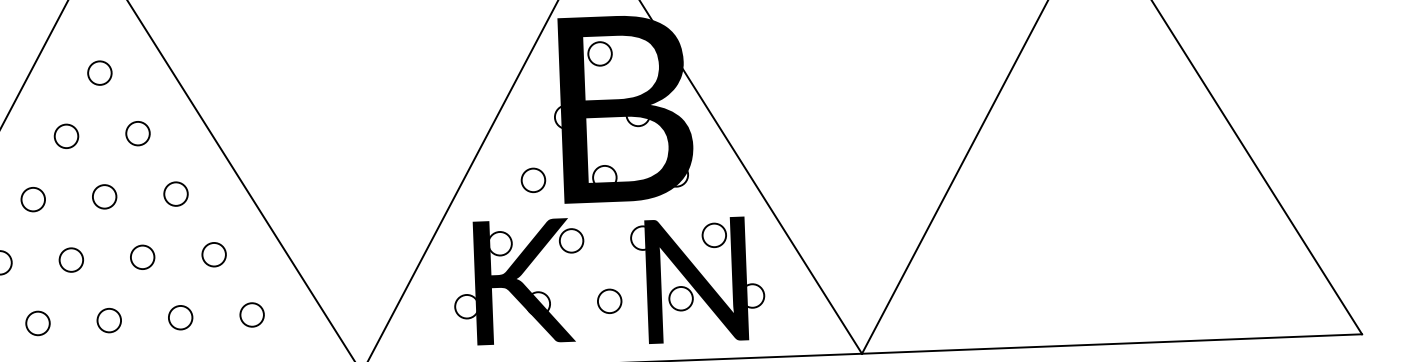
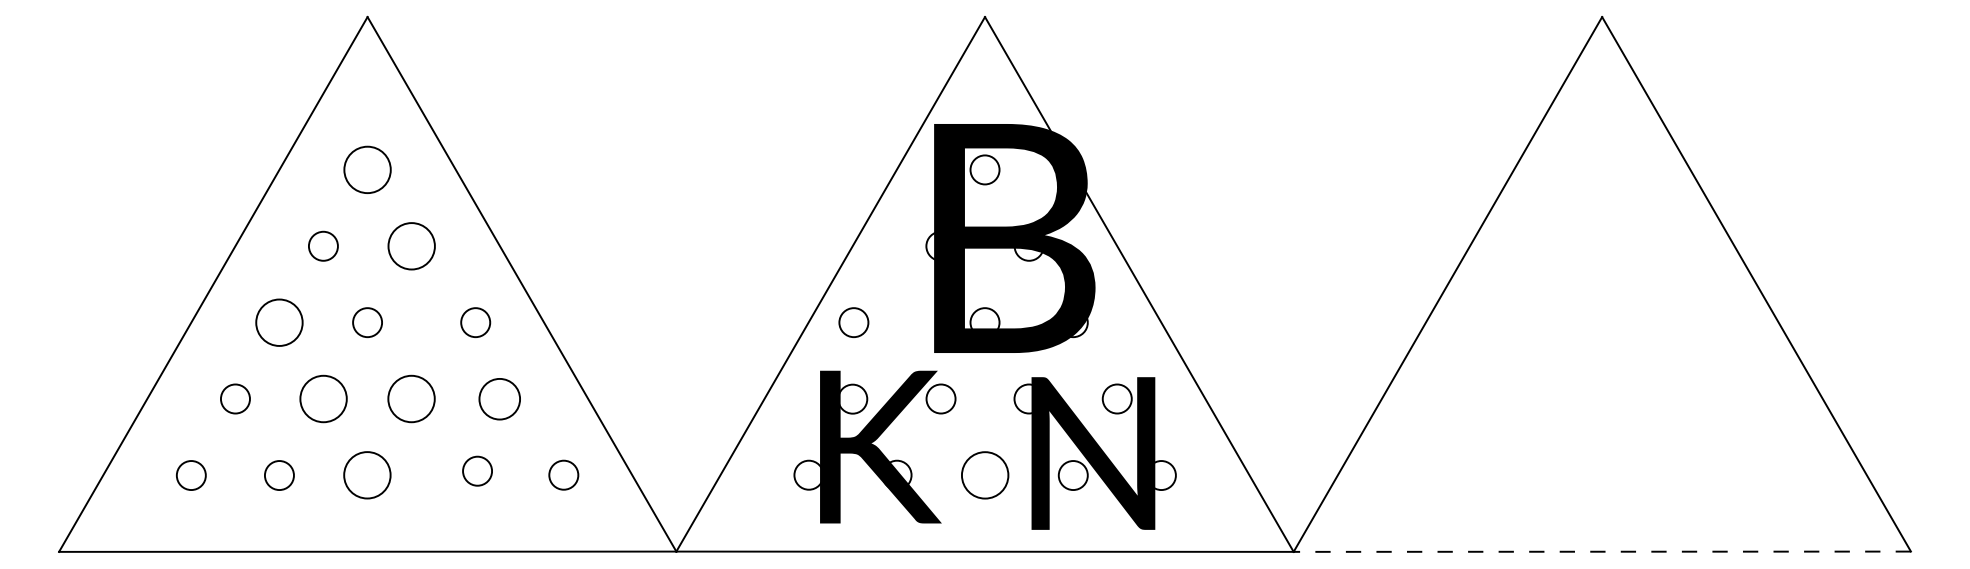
circle: (99, 72) -> (367, 169), size x1.6
circle: (137, 133) -> (411, 245), size x1.6
circle: (533, 180) -> (853, 322), moved
circle: (175, 194) -> (475, 322), moved
circle: (33, 199) -> (279, 322), size x1.6
circle: (213, 254) -> (499, 398), size x1.4
circle: (142, 256) -> (411, 398), size x1.6
circle: (71, 259) -> (323, 398), size x1.6
circle: (609, 300) -> (984, 474), size x1.6
circle: (251, 314) -> (563, 474), moved
circle: (180, 317) -> (477, 470), moved
circle: (109, 320) -> (367, 475), size x1.6
line: (1112, 343) -> (1602, 551), solid -> dashed

